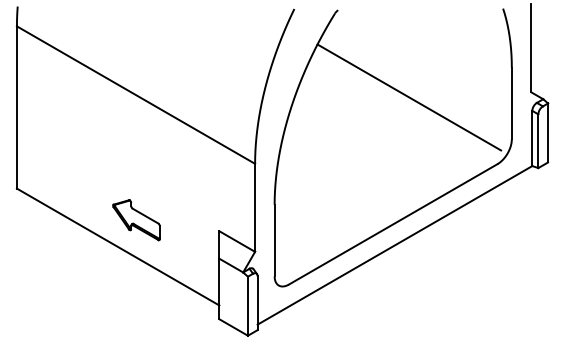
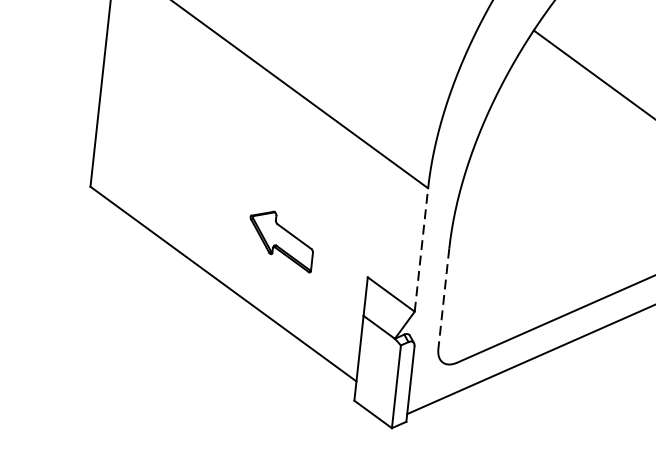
line: (255, 207) -> (422, 249), solid -> dashed
part: (136, 220) -> (281, 241), moved
line: (274, 240) -> (443, 298), solid -> dashed

